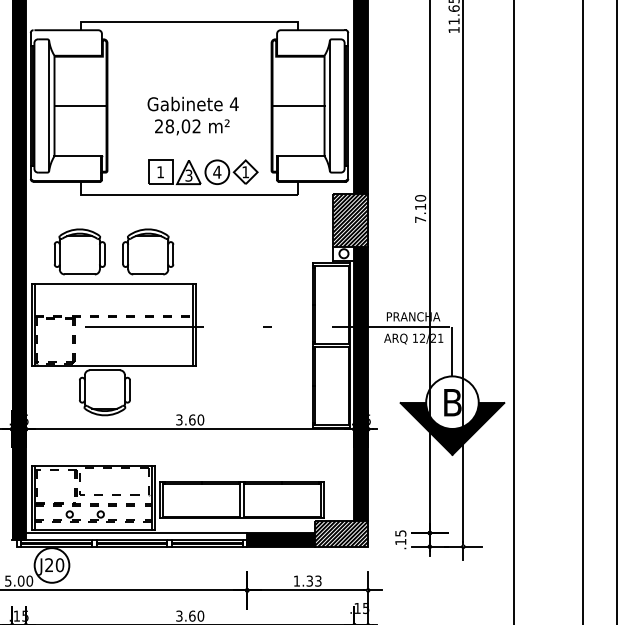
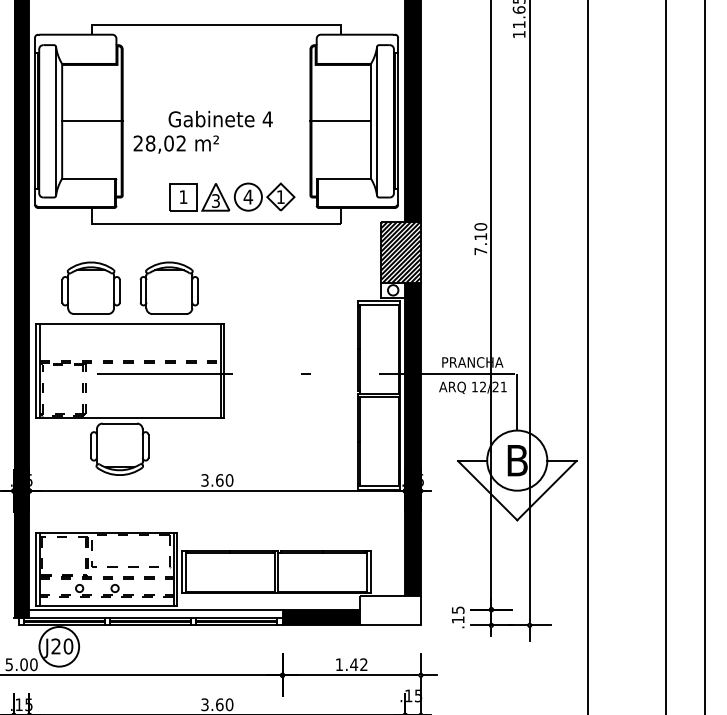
text: (192, 127) -> (176, 144), moved
fill: (452, 428) -> (517, 490), removed
hatch: (341, 533) -> (390, 610), removed
text: (313, 580) -> (358, 663), 1.33 -> 1.42

